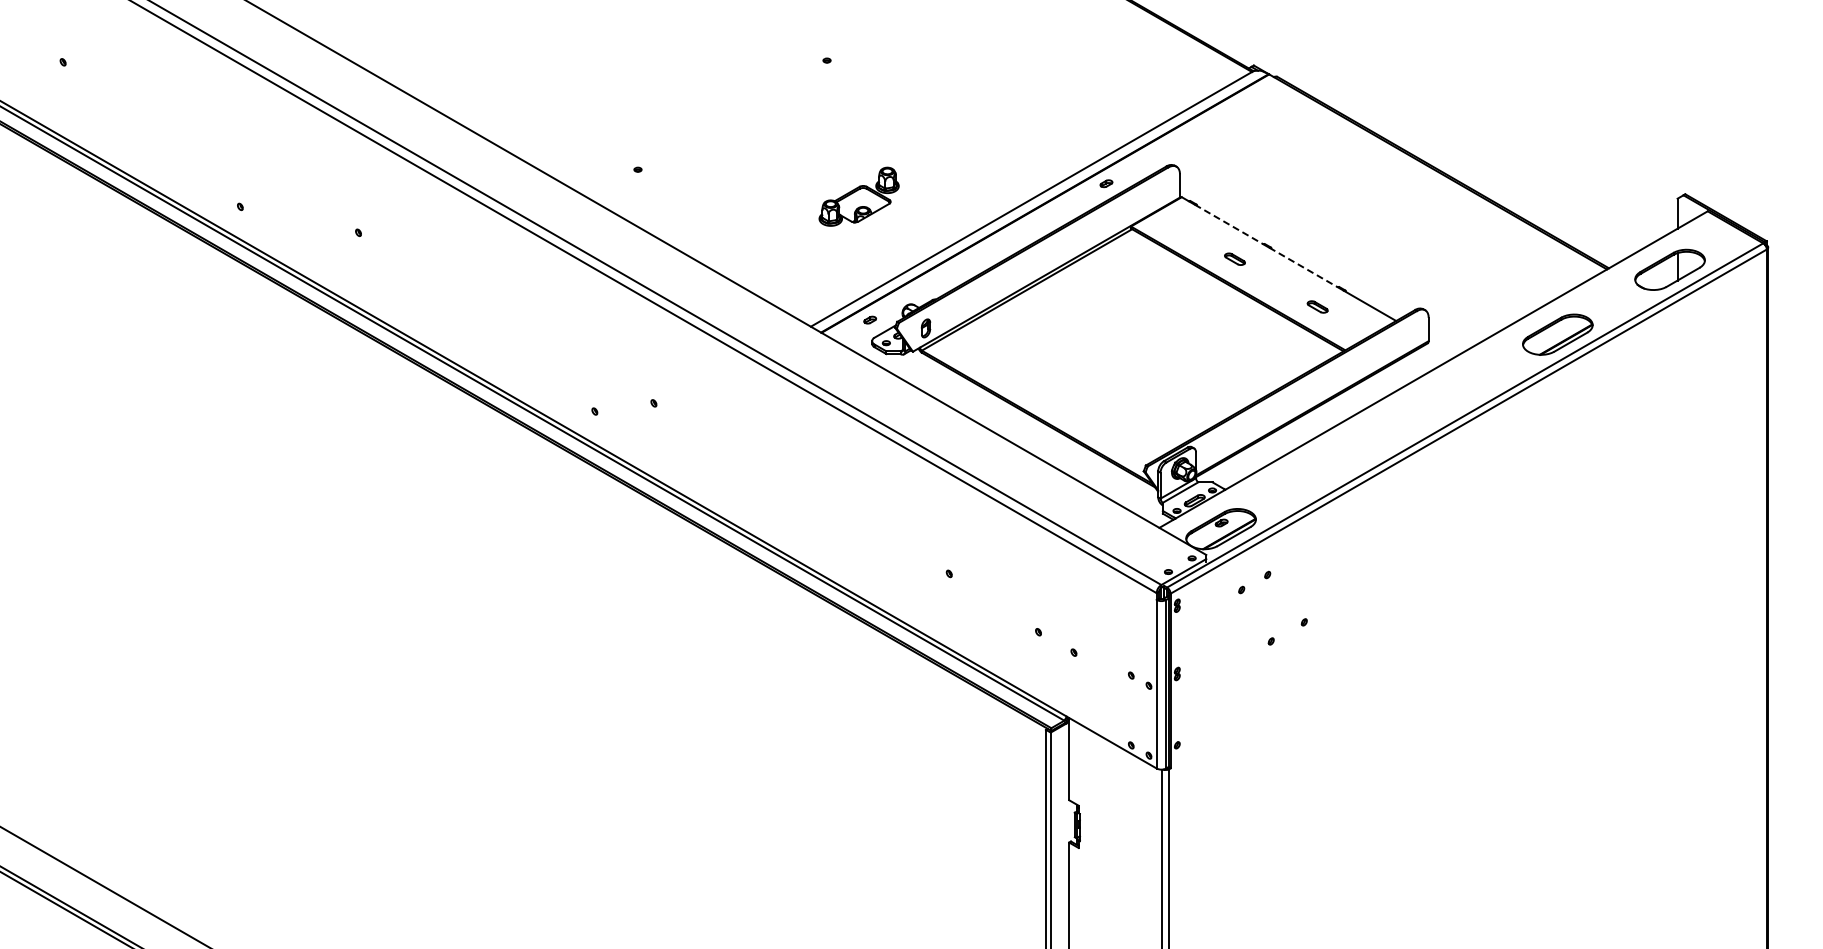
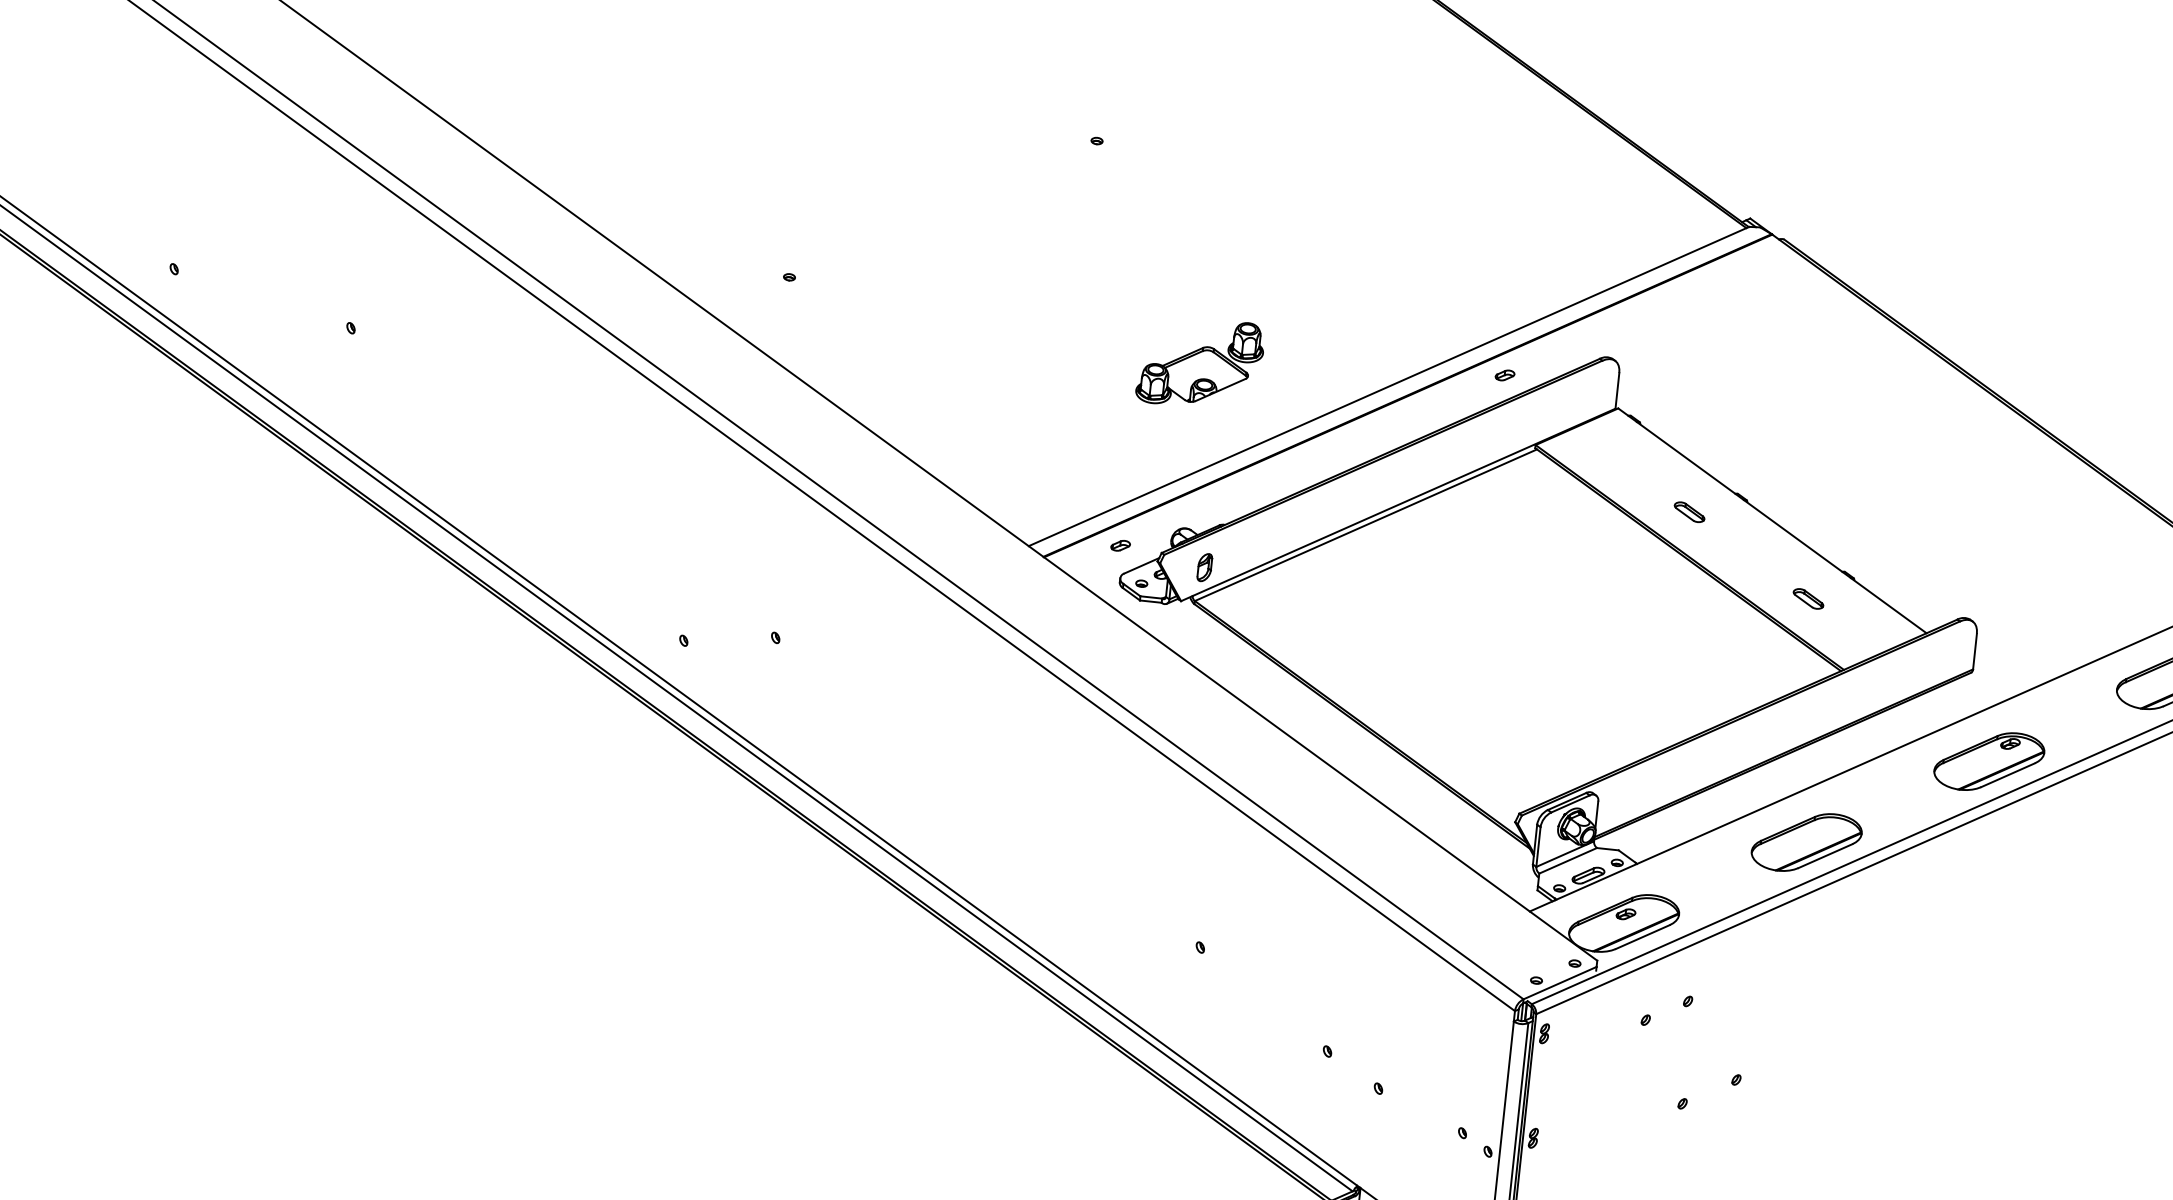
part: (858, 196) -> (1199, 362), moved
line: (1229, 224) -> (1686, 458), dashed -> solid
line: (1303, 267) -> (1793, 536), dashed -> solid
part: (1445, 399) -> (1989, 761), added
part: (1333, 464) -> (1806, 842), added

